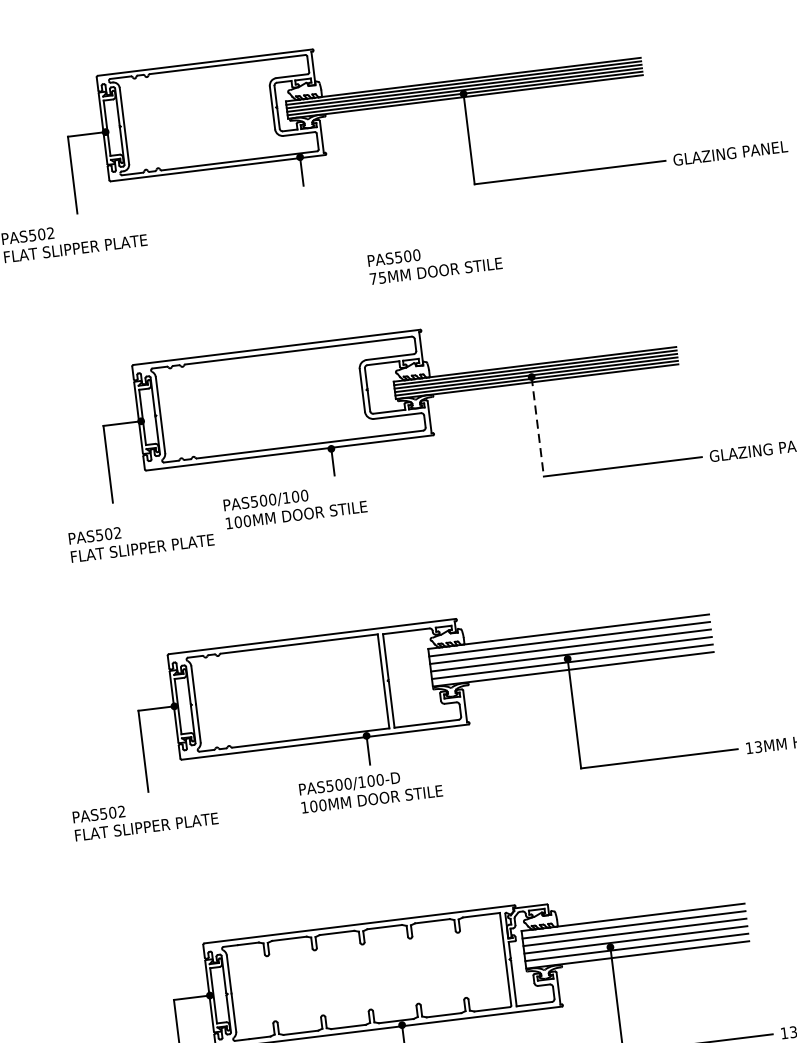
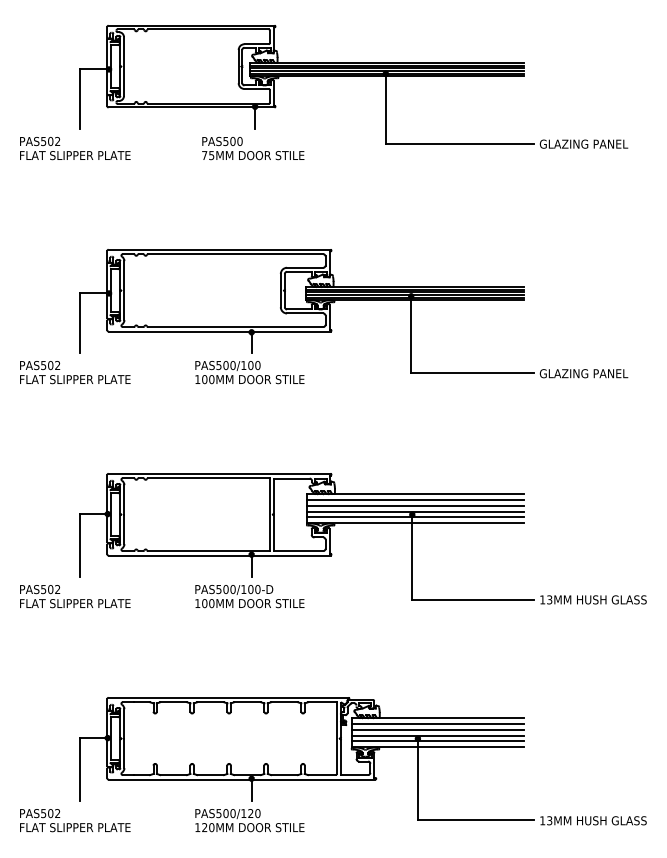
text: (435, 262) -> (253, 148), moved
line: (538, 426) -> (411, 334), dashed -> solid
text: (294, 506) -> (249, 372), moved
text: (141, 539) -> (75, 372), moved

